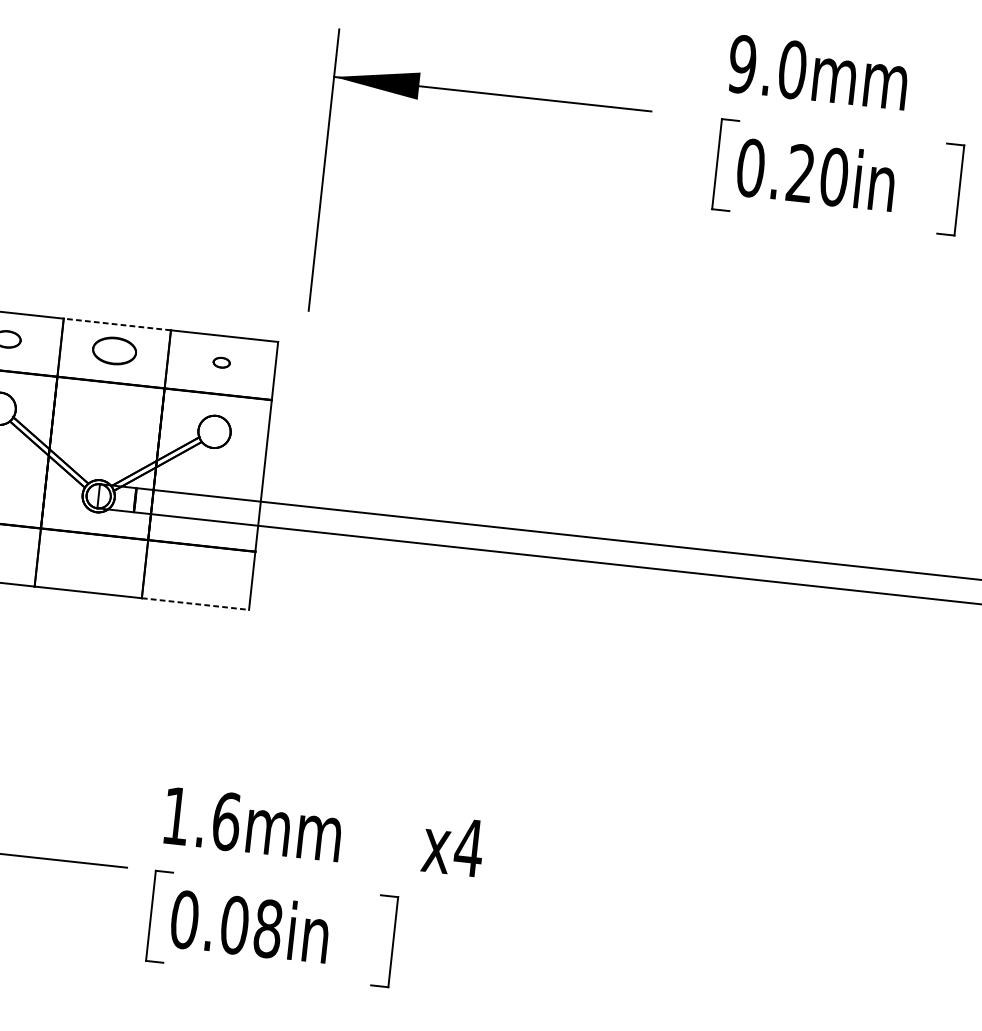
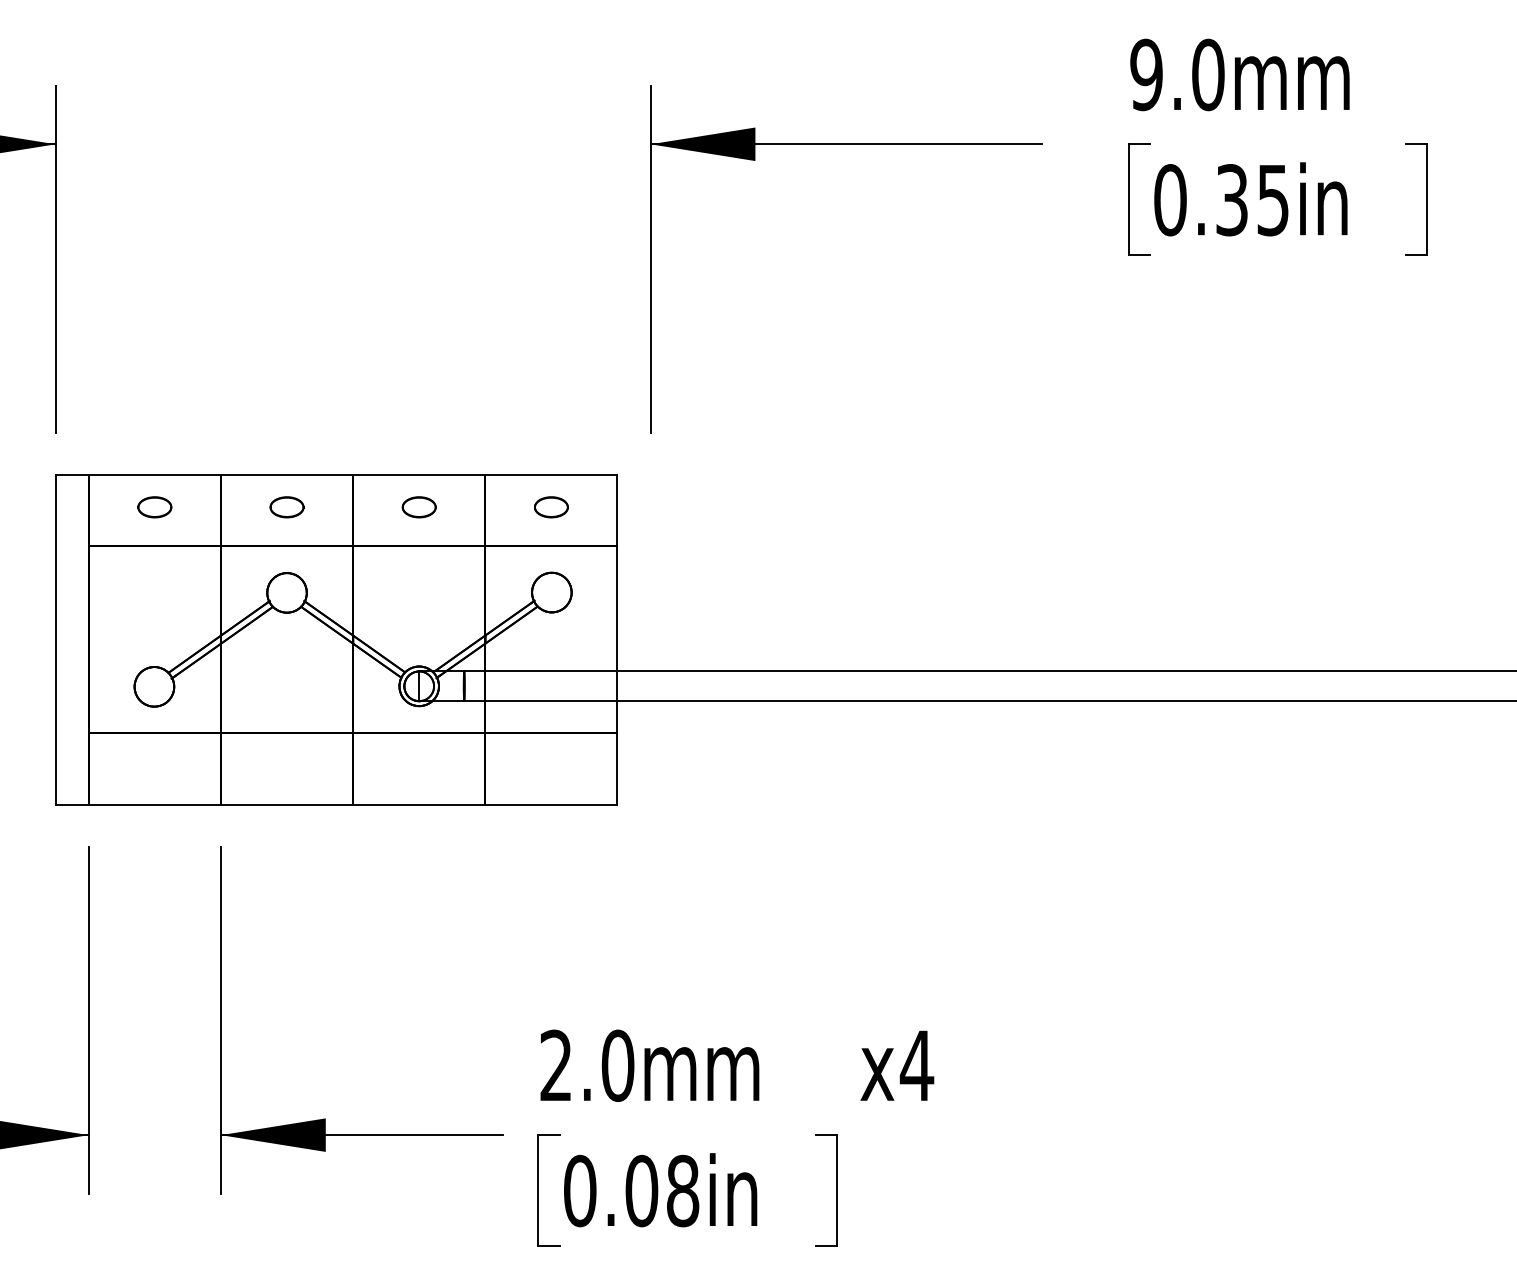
text: (817, 175) -> (1252, 200), 0.20in -> 0.35in
line: (116, 324) -> (418, 474), dashed -> solid
part: (113, 351) -> (418, 507), size x0.62
part: (221, 362) -> (551, 507), size x1.67
line: (195, 603) -> (551, 804), dashed -> solid
text: (201, 818) -> (587, 1065), 1.6mm -> 2.0mm

